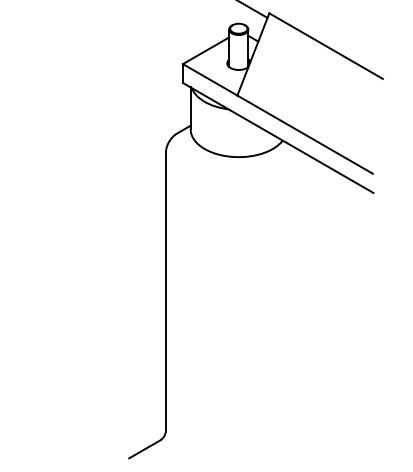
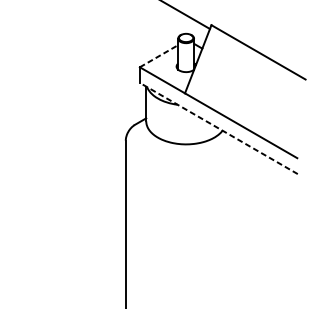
line: (206, 50) -> (159, 55), solid -> dashed
line: (278, 137) -> (219, 128), solid -> dashed

